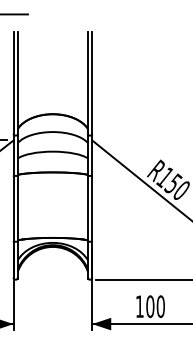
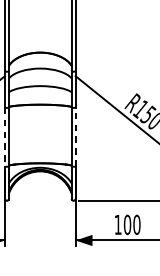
line: (13, 208) -> (5, 137), solid -> dashed
line: (92, 208) -> (75, 137), solid -> dashed

